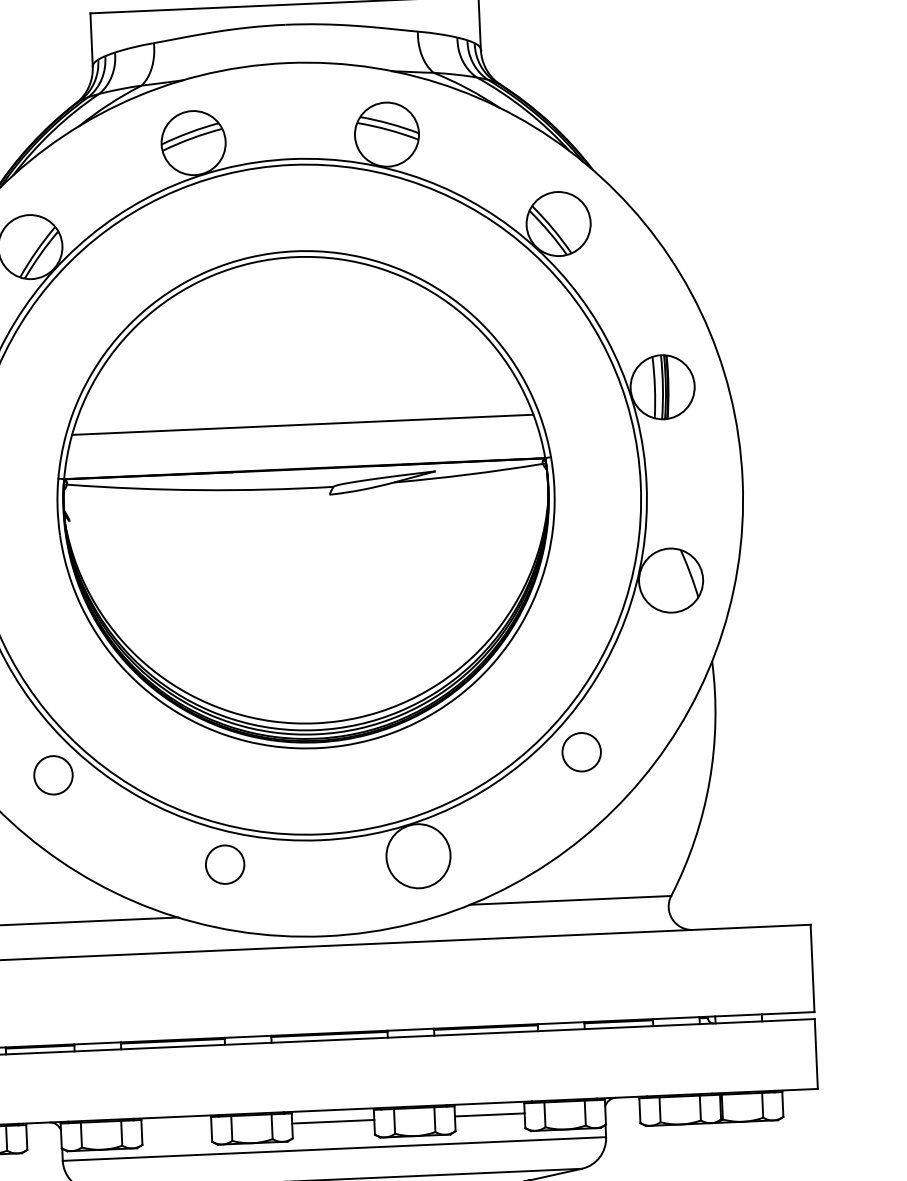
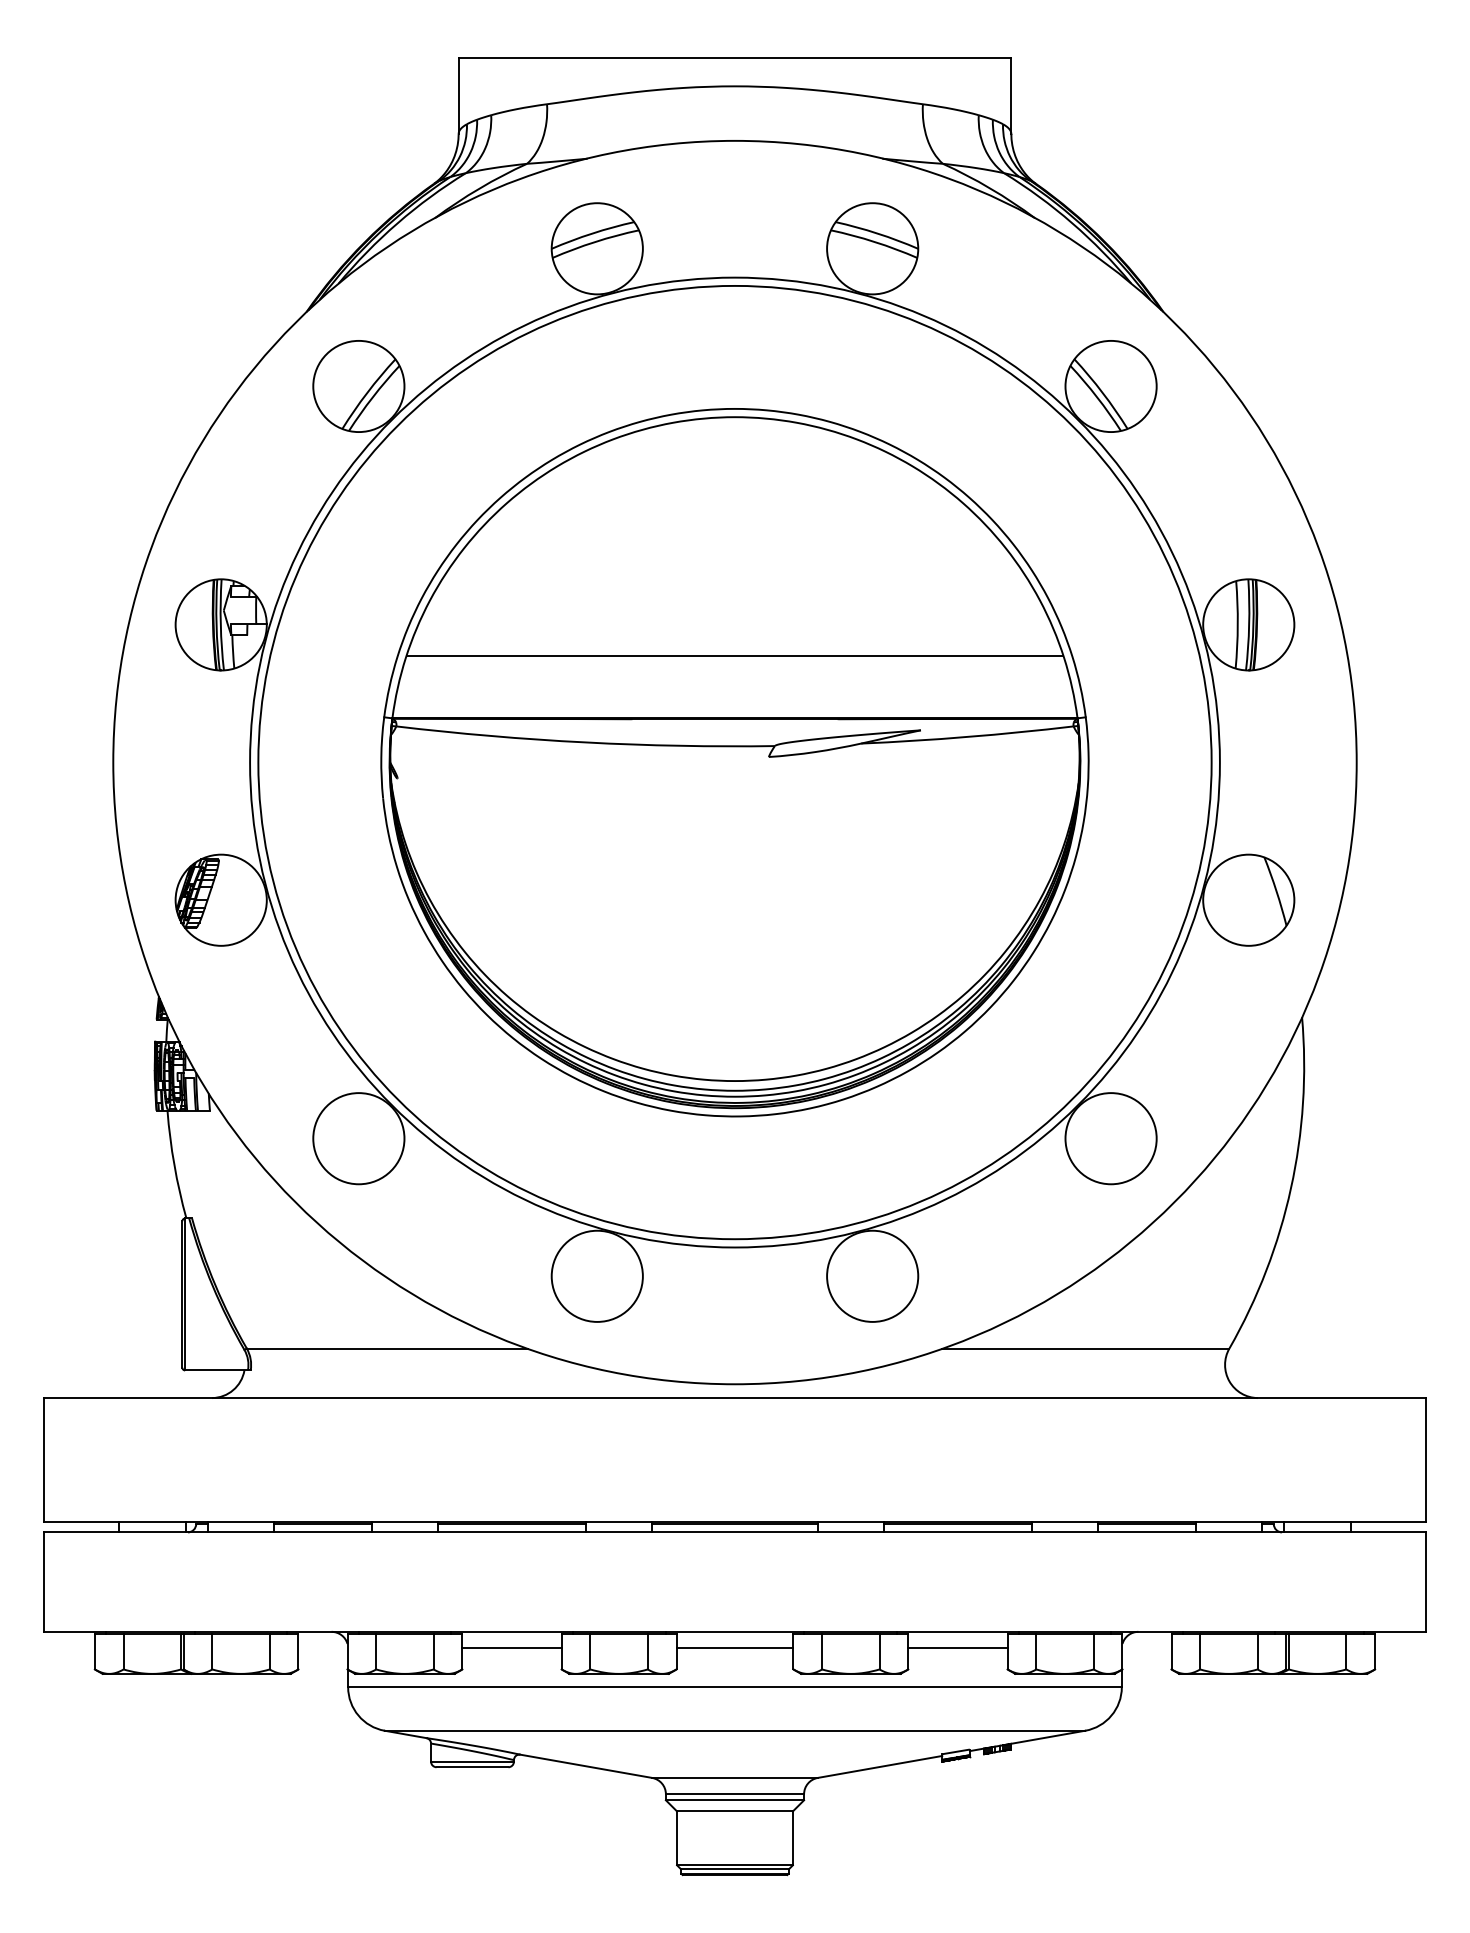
circle: (581, 752) -> (1110, 1138), size x1.67
circle: (53, 775) -> (358, 1138), size x1.67
circle: (224, 864) -> (596, 1275), size x1.67
line: (176, 1128) -> (511, 1648), added

